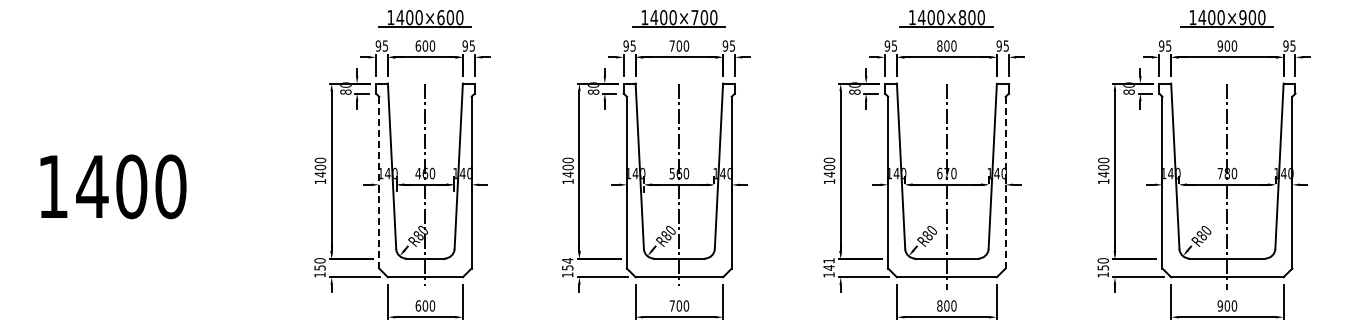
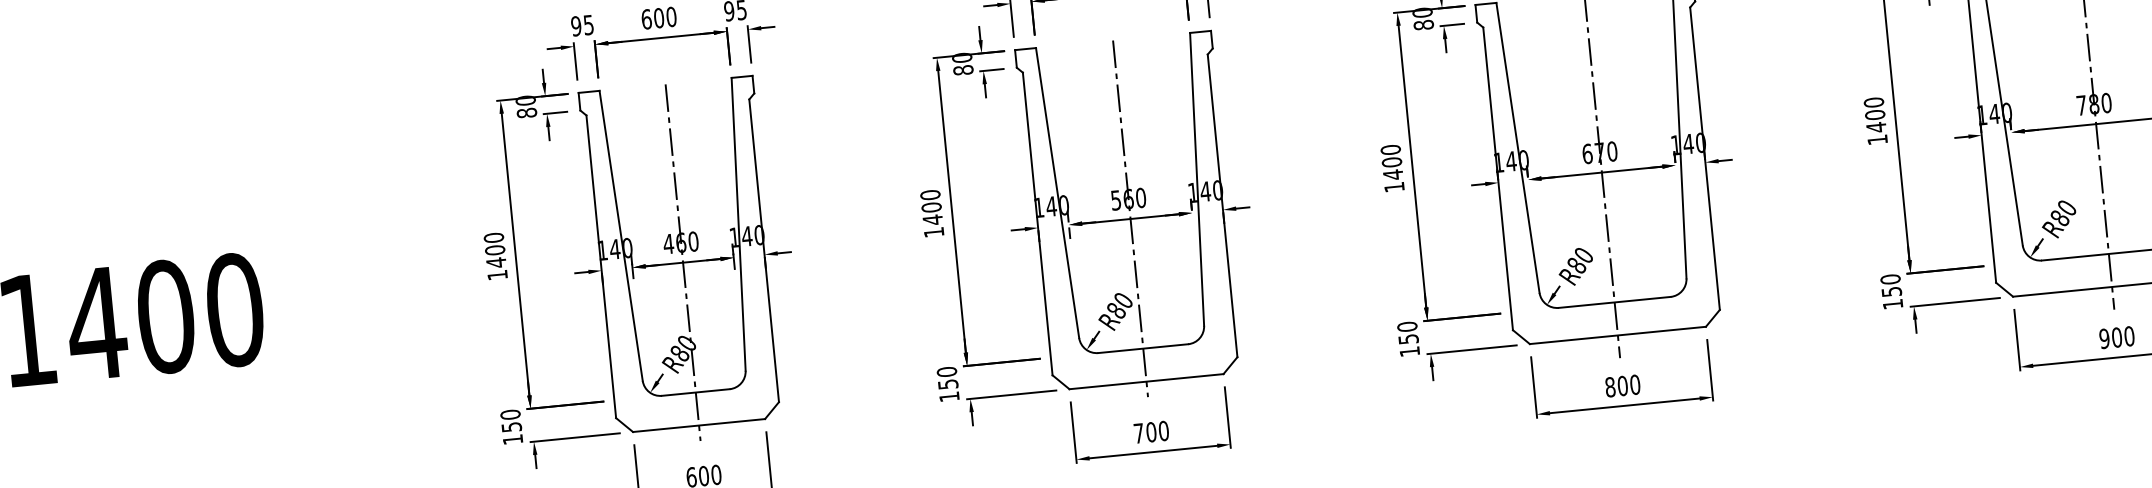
line: (379, 182) -> (601, 266), dashed -> solid
line: (1005, 182) -> (1704, 158), dashed -> solid
text: (567, 260) -> (946, 371), 154 -> 150
text: (828, 264) -> (1407, 333), 141 -> 150

